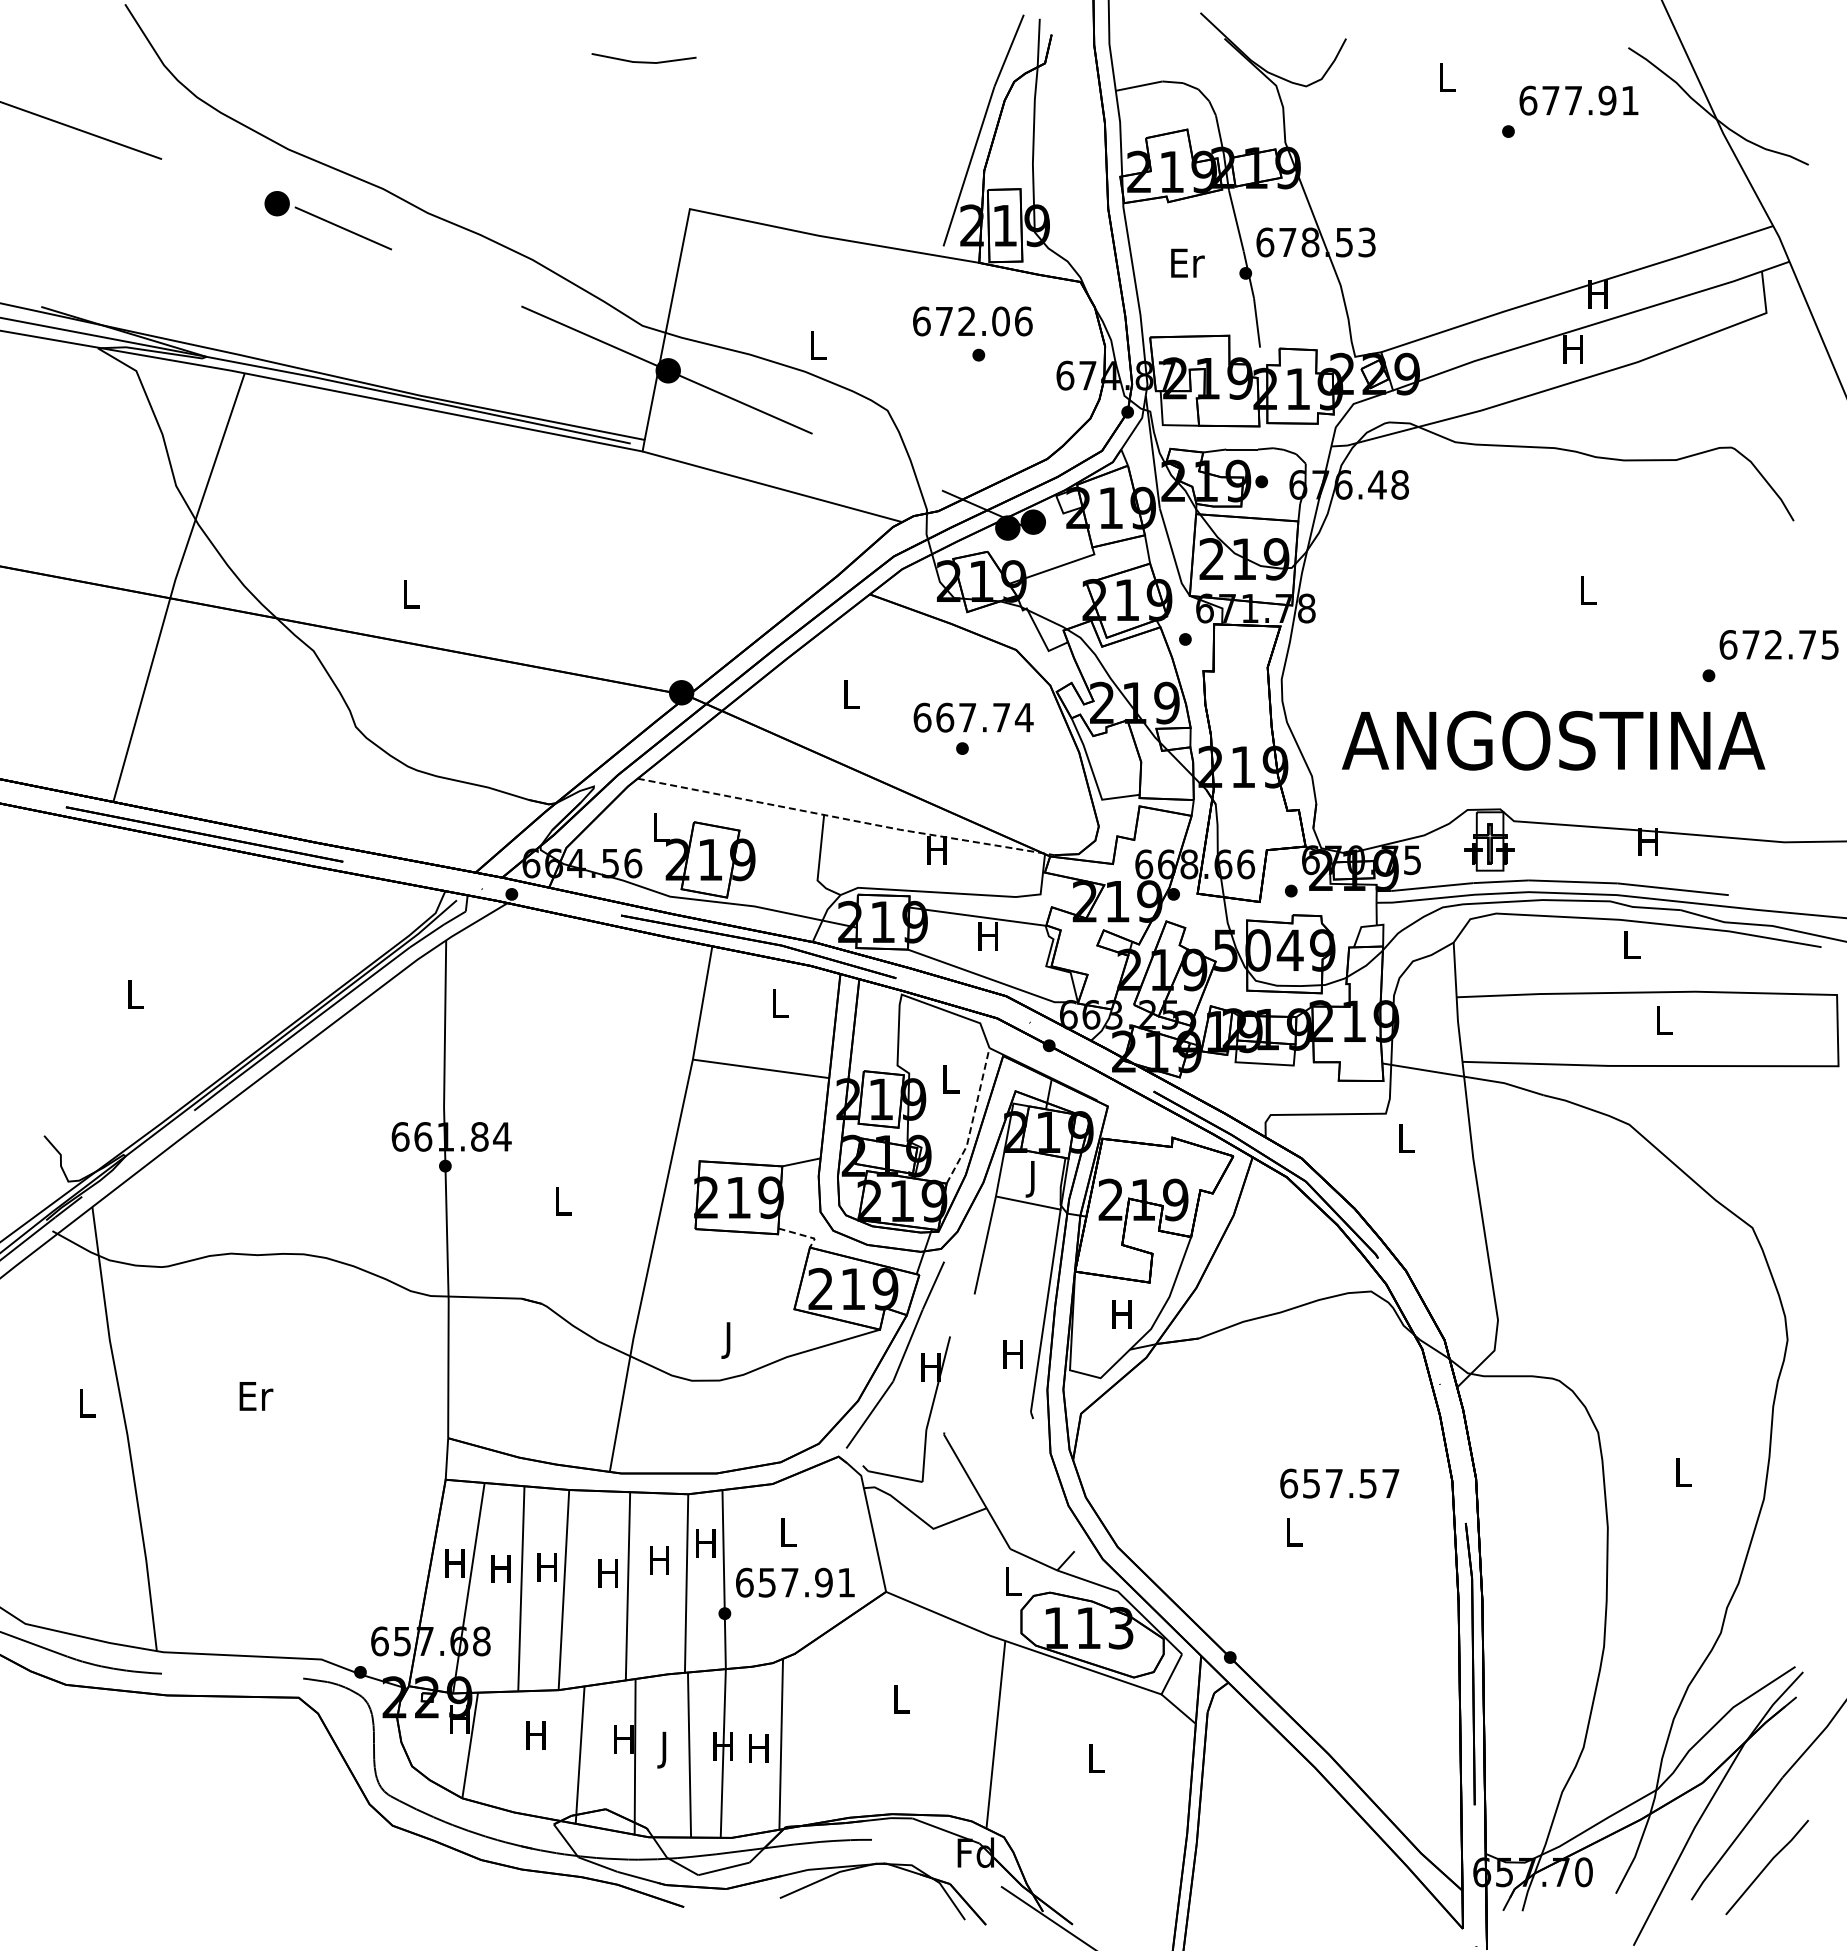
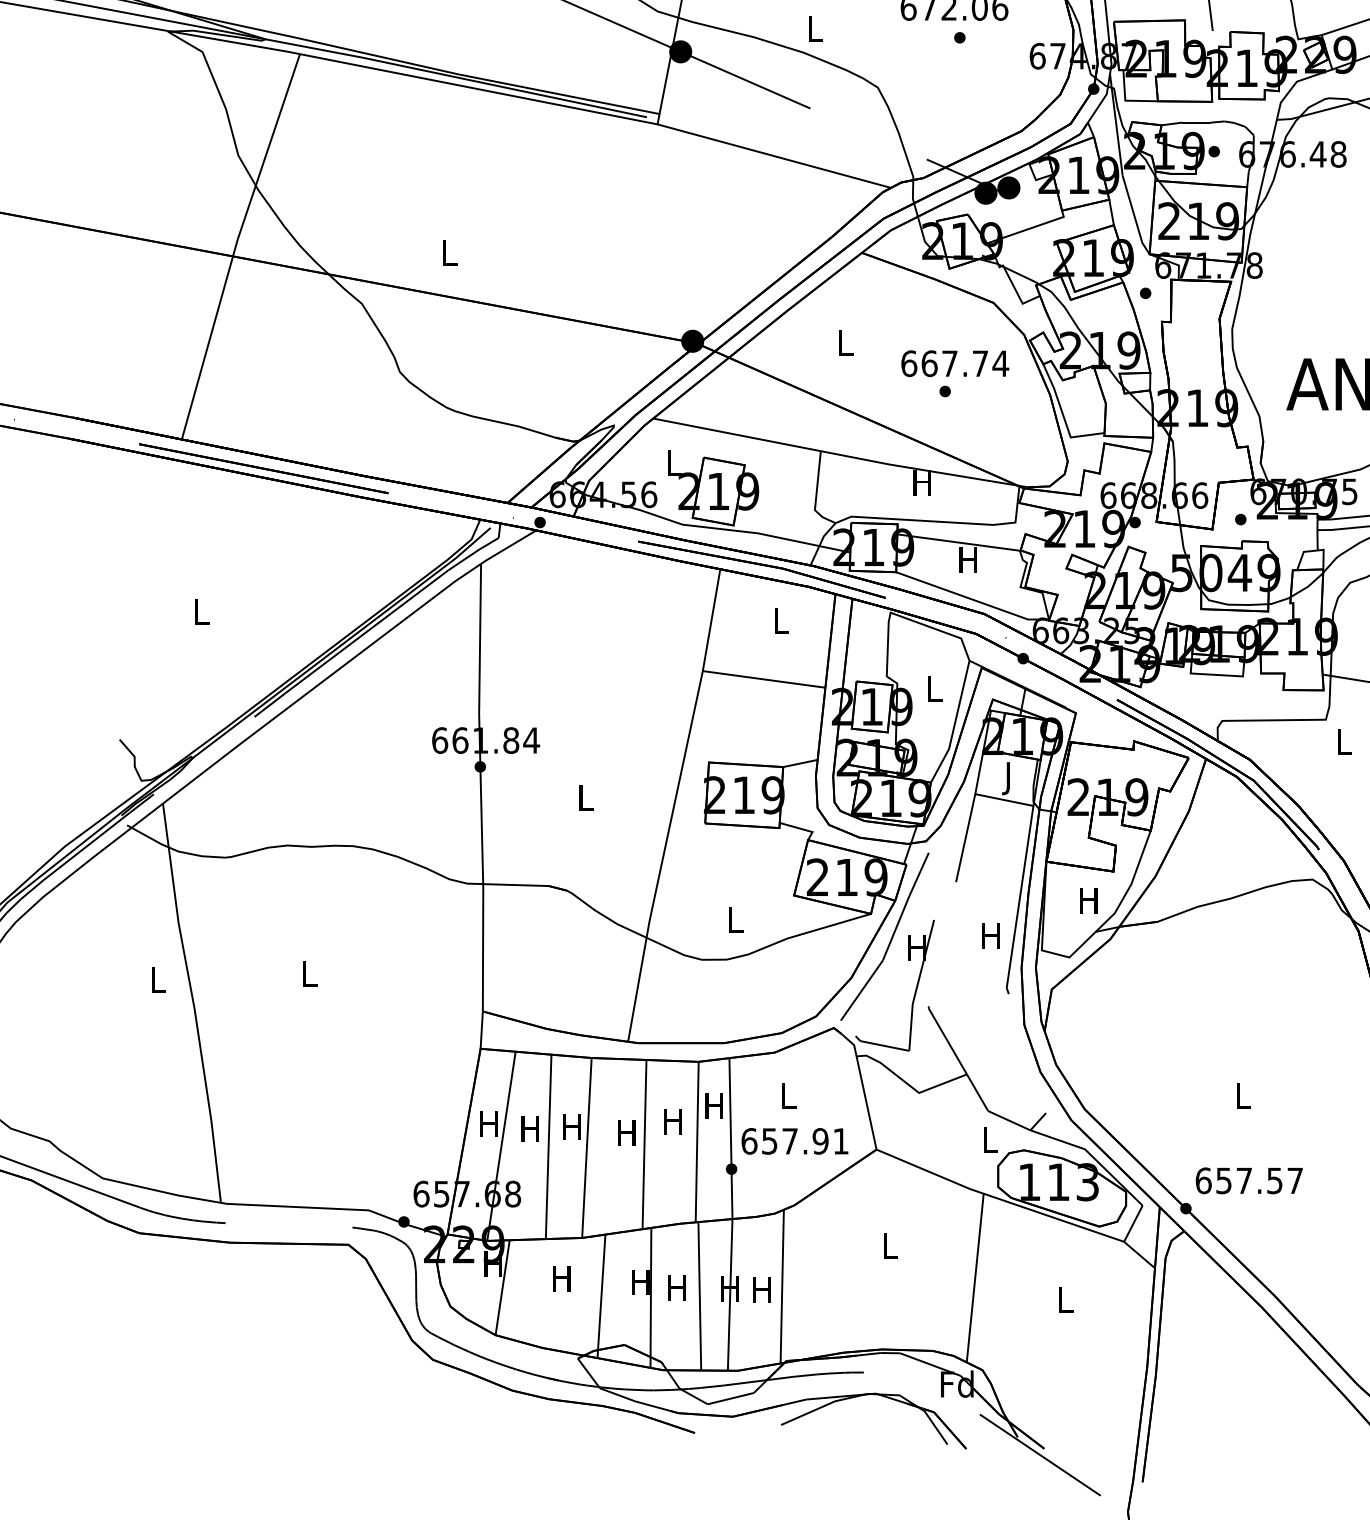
line: (846, 819) -> (840, 455), dashed -> solid
line: (973, 1118) -> (955, 724), dashed -> solid
line: (802, 1235) -> (801, 829), dashed -> solid
text: (729, 1340) -> (735, 923), J -> L
text: (256, 1396) -> (310, 973), Er -> L
text: (1339, 1483) -> (1249, 1180), moved
text: (664, 1749) -> (677, 1291), J -> H

